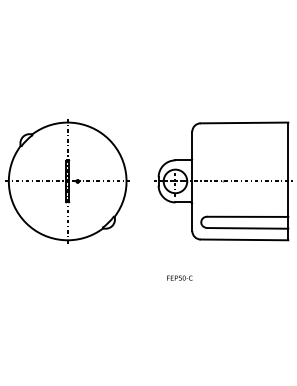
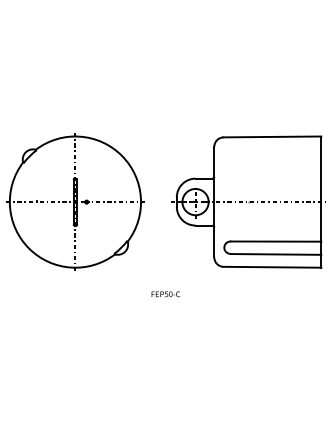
text: (179, 277) -> (165, 293), moved

